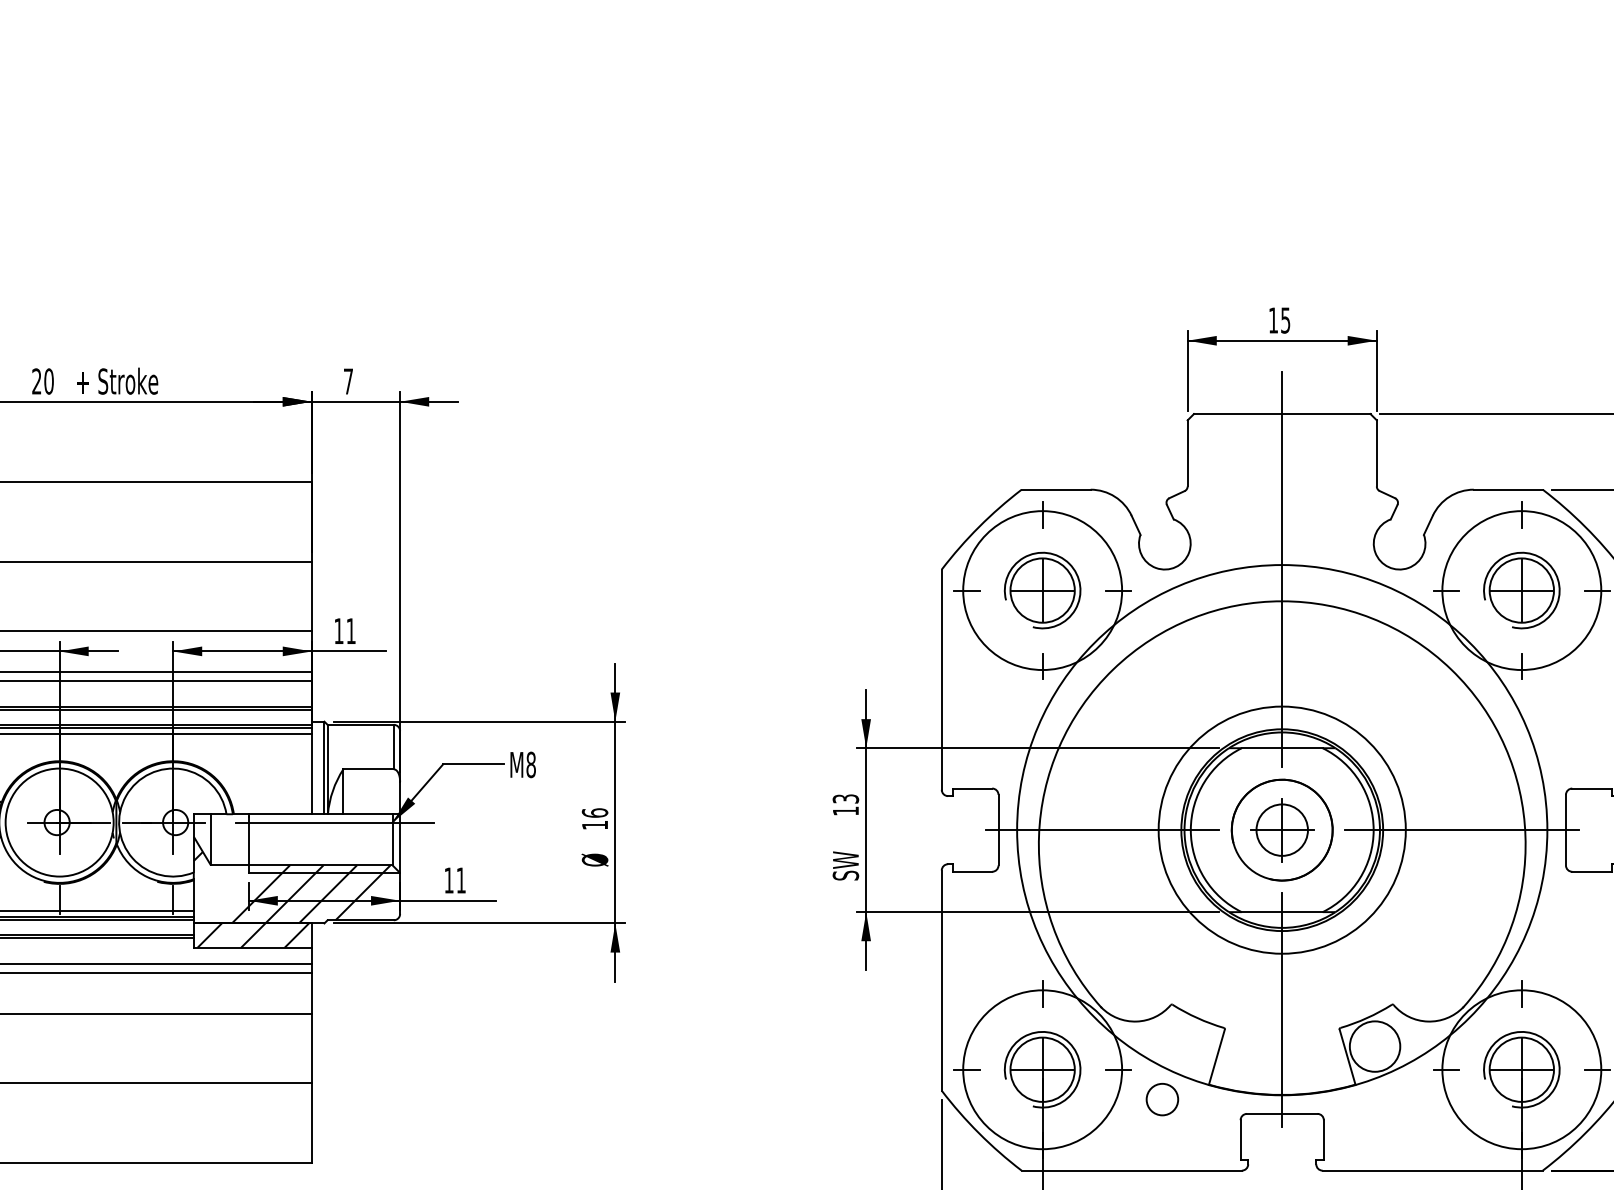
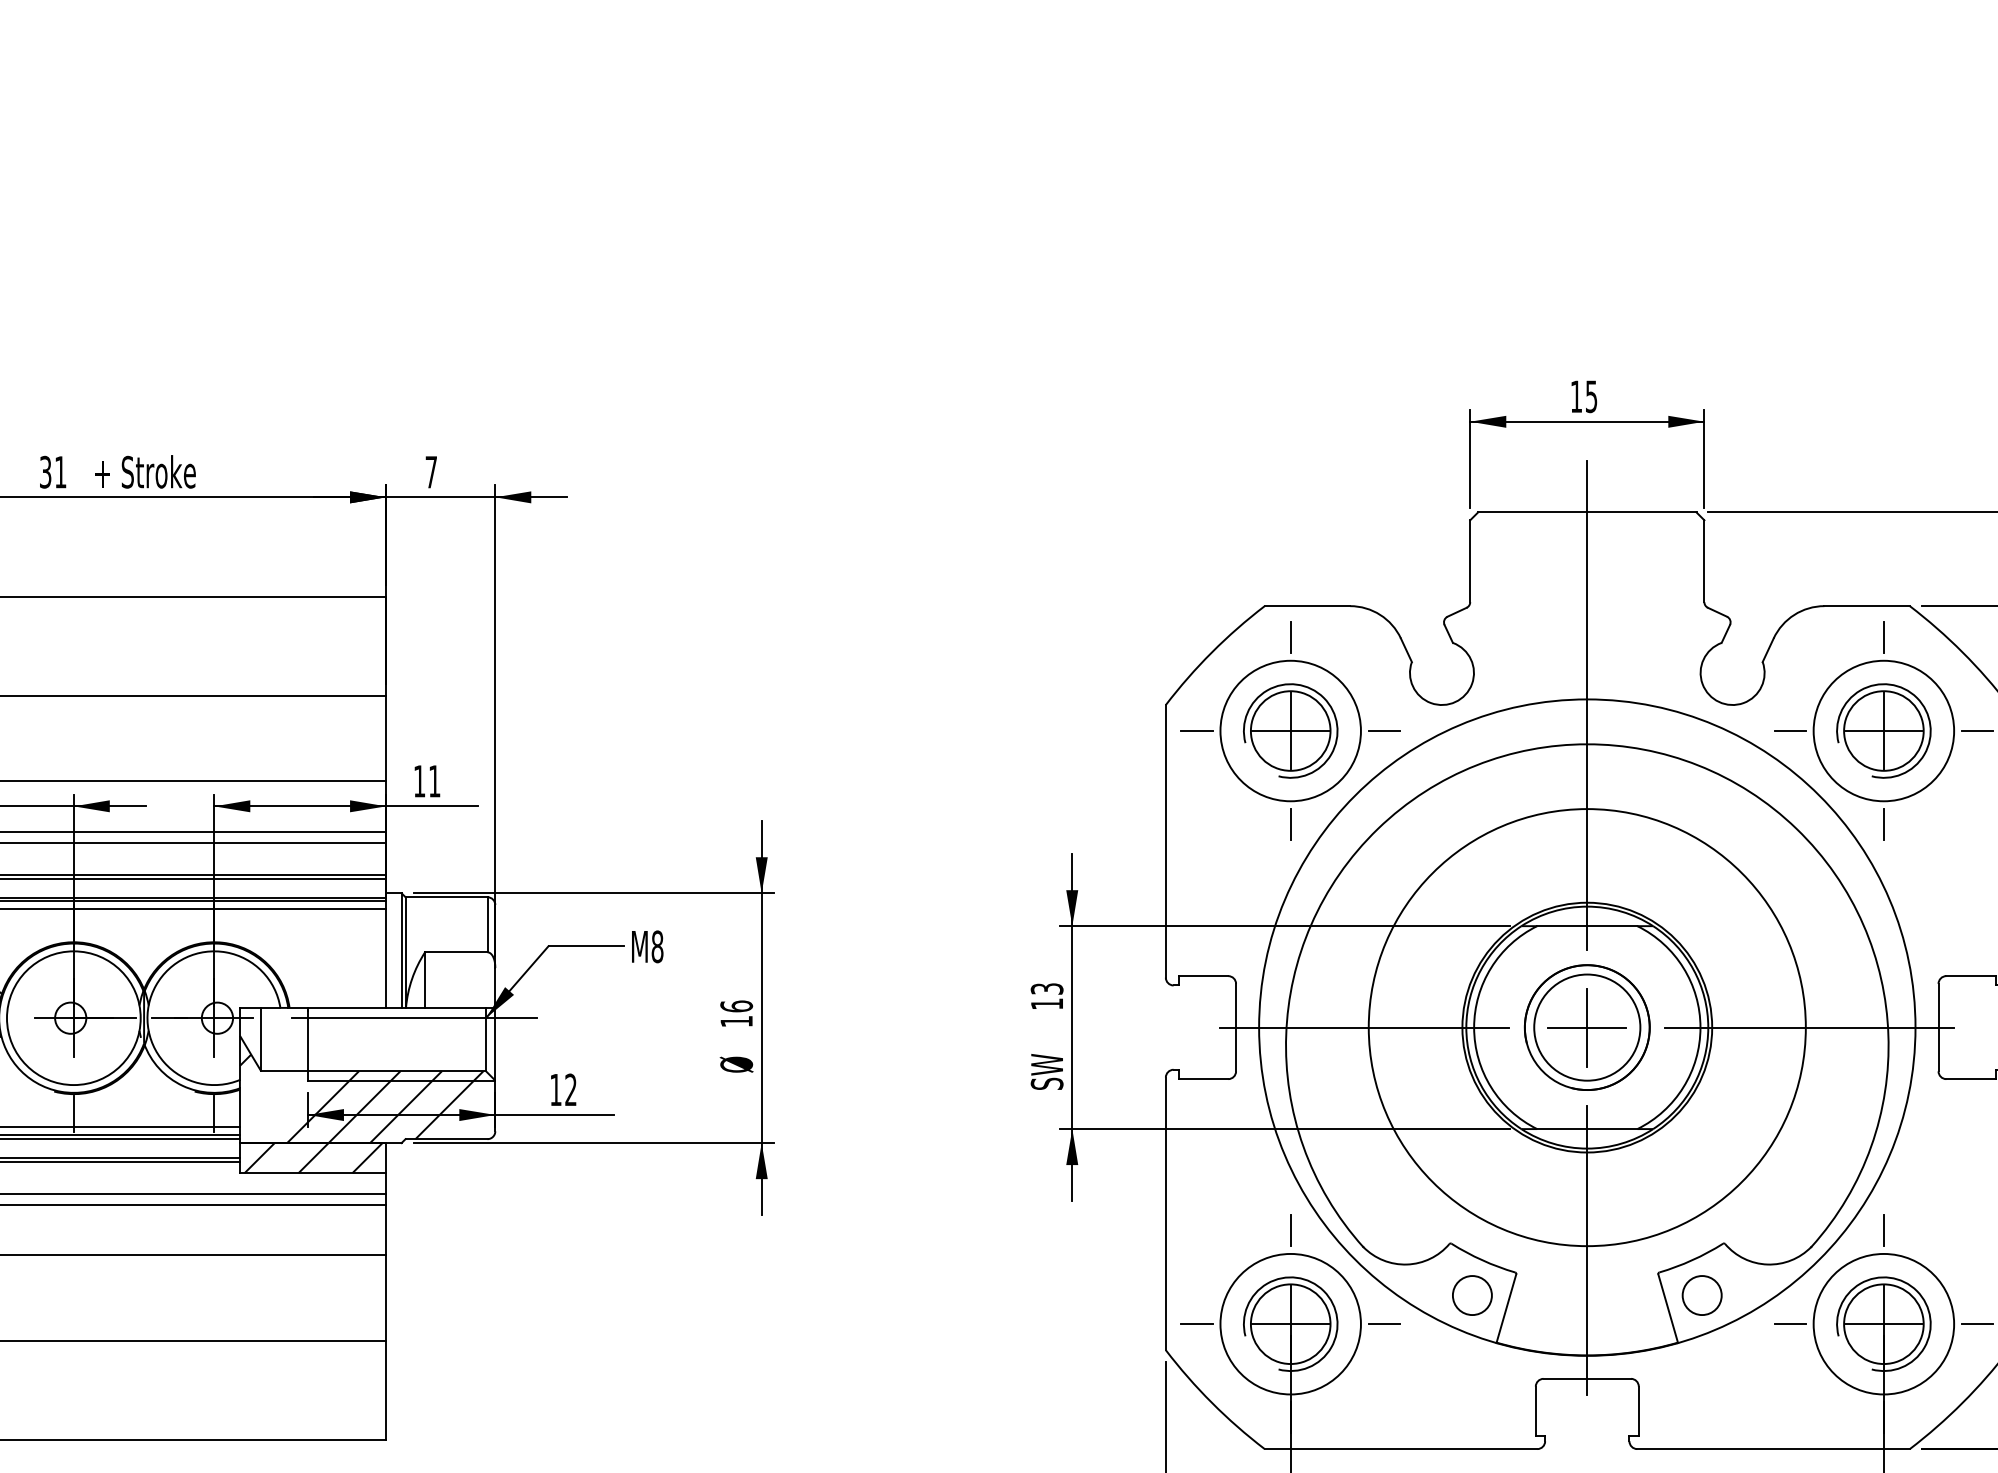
text: (42, 381) -> (52, 472), 20 -> 31
circle: (1042, 590) -> (1290, 730), size x0.71
circle: (1521, 590) -> (1883, 730), size x0.71
circle: (1281, 829) -> (1586, 1026), size x1.43
circle: (1282, 830) -> (1587, 1028), size x1.67
text: (460, 880) -> (570, 1089), 11 -> 12
circle: (1374, 1046) -> (1701, 1295), size x0.62
circle: (1042, 1069) -> (1290, 1323), size x0.71
circle: (1521, 1069) -> (1883, 1323), size x0.71
circle: (1162, 1099) -> (1472, 1295), moved

